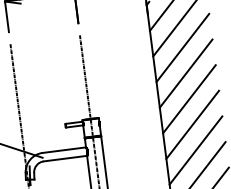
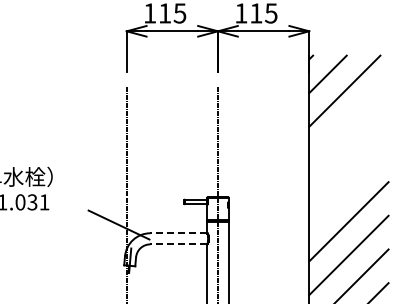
line: (182, 47) -> (348, 120), removed
line: (185, 73) -> (348, 154), removed
line: (189, 98) -> (348, 187), removed
line: (64, 150) -> (178, 233), solid -> dashed
line: (65, 158) -> (178, 244), solid -> dashed

